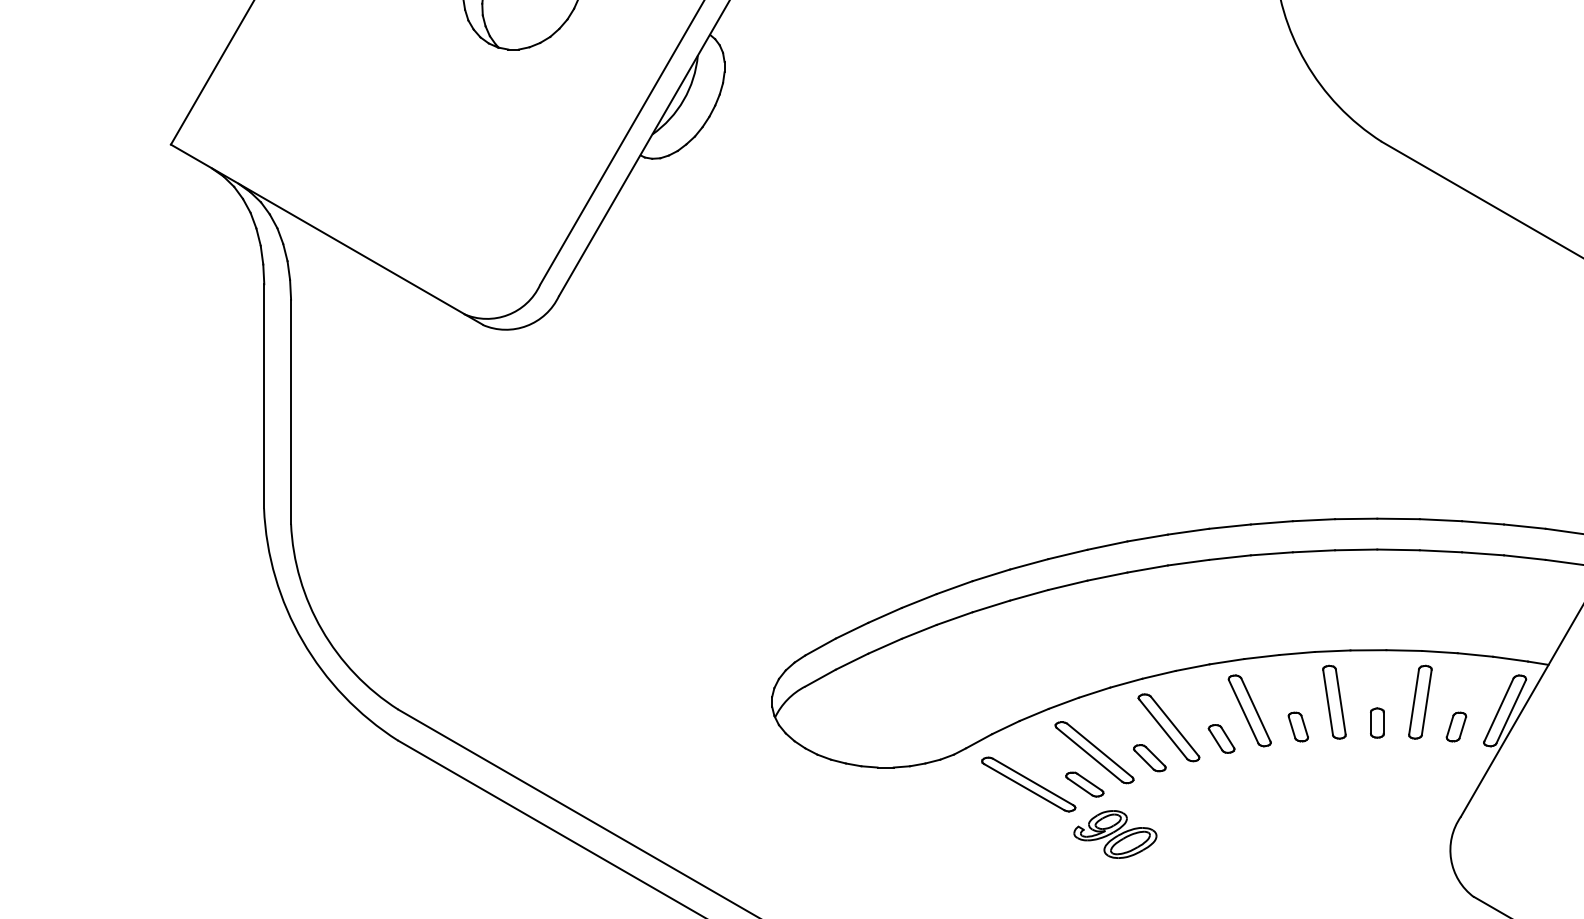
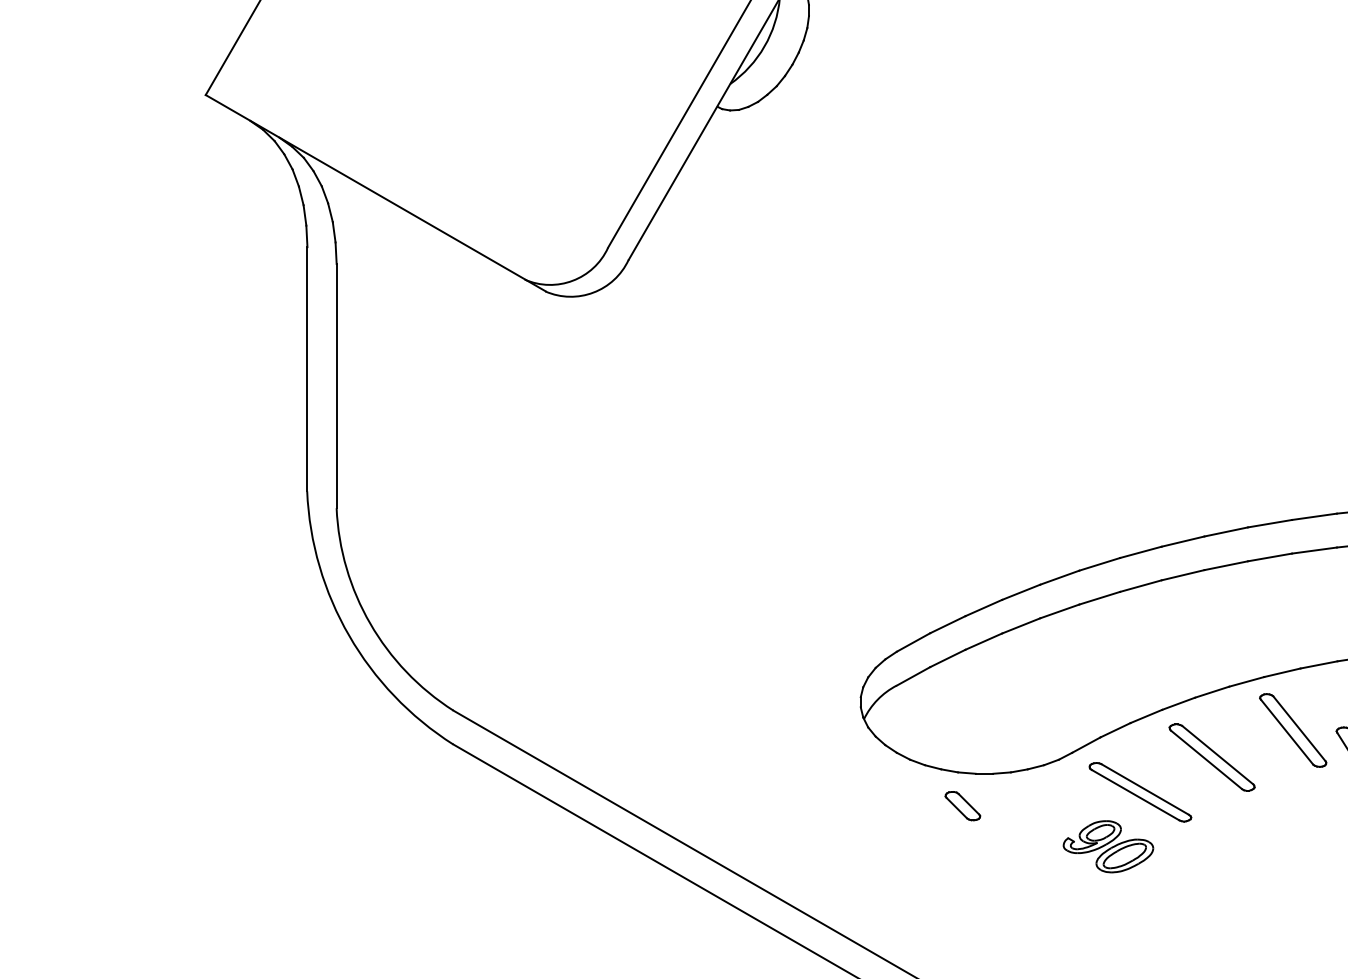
part: (1149, 758) -> (962, 806), moved
part: (1084, 784) -> (1201, 792), removed
part: (1115, 834) -> (1108, 846), moved

